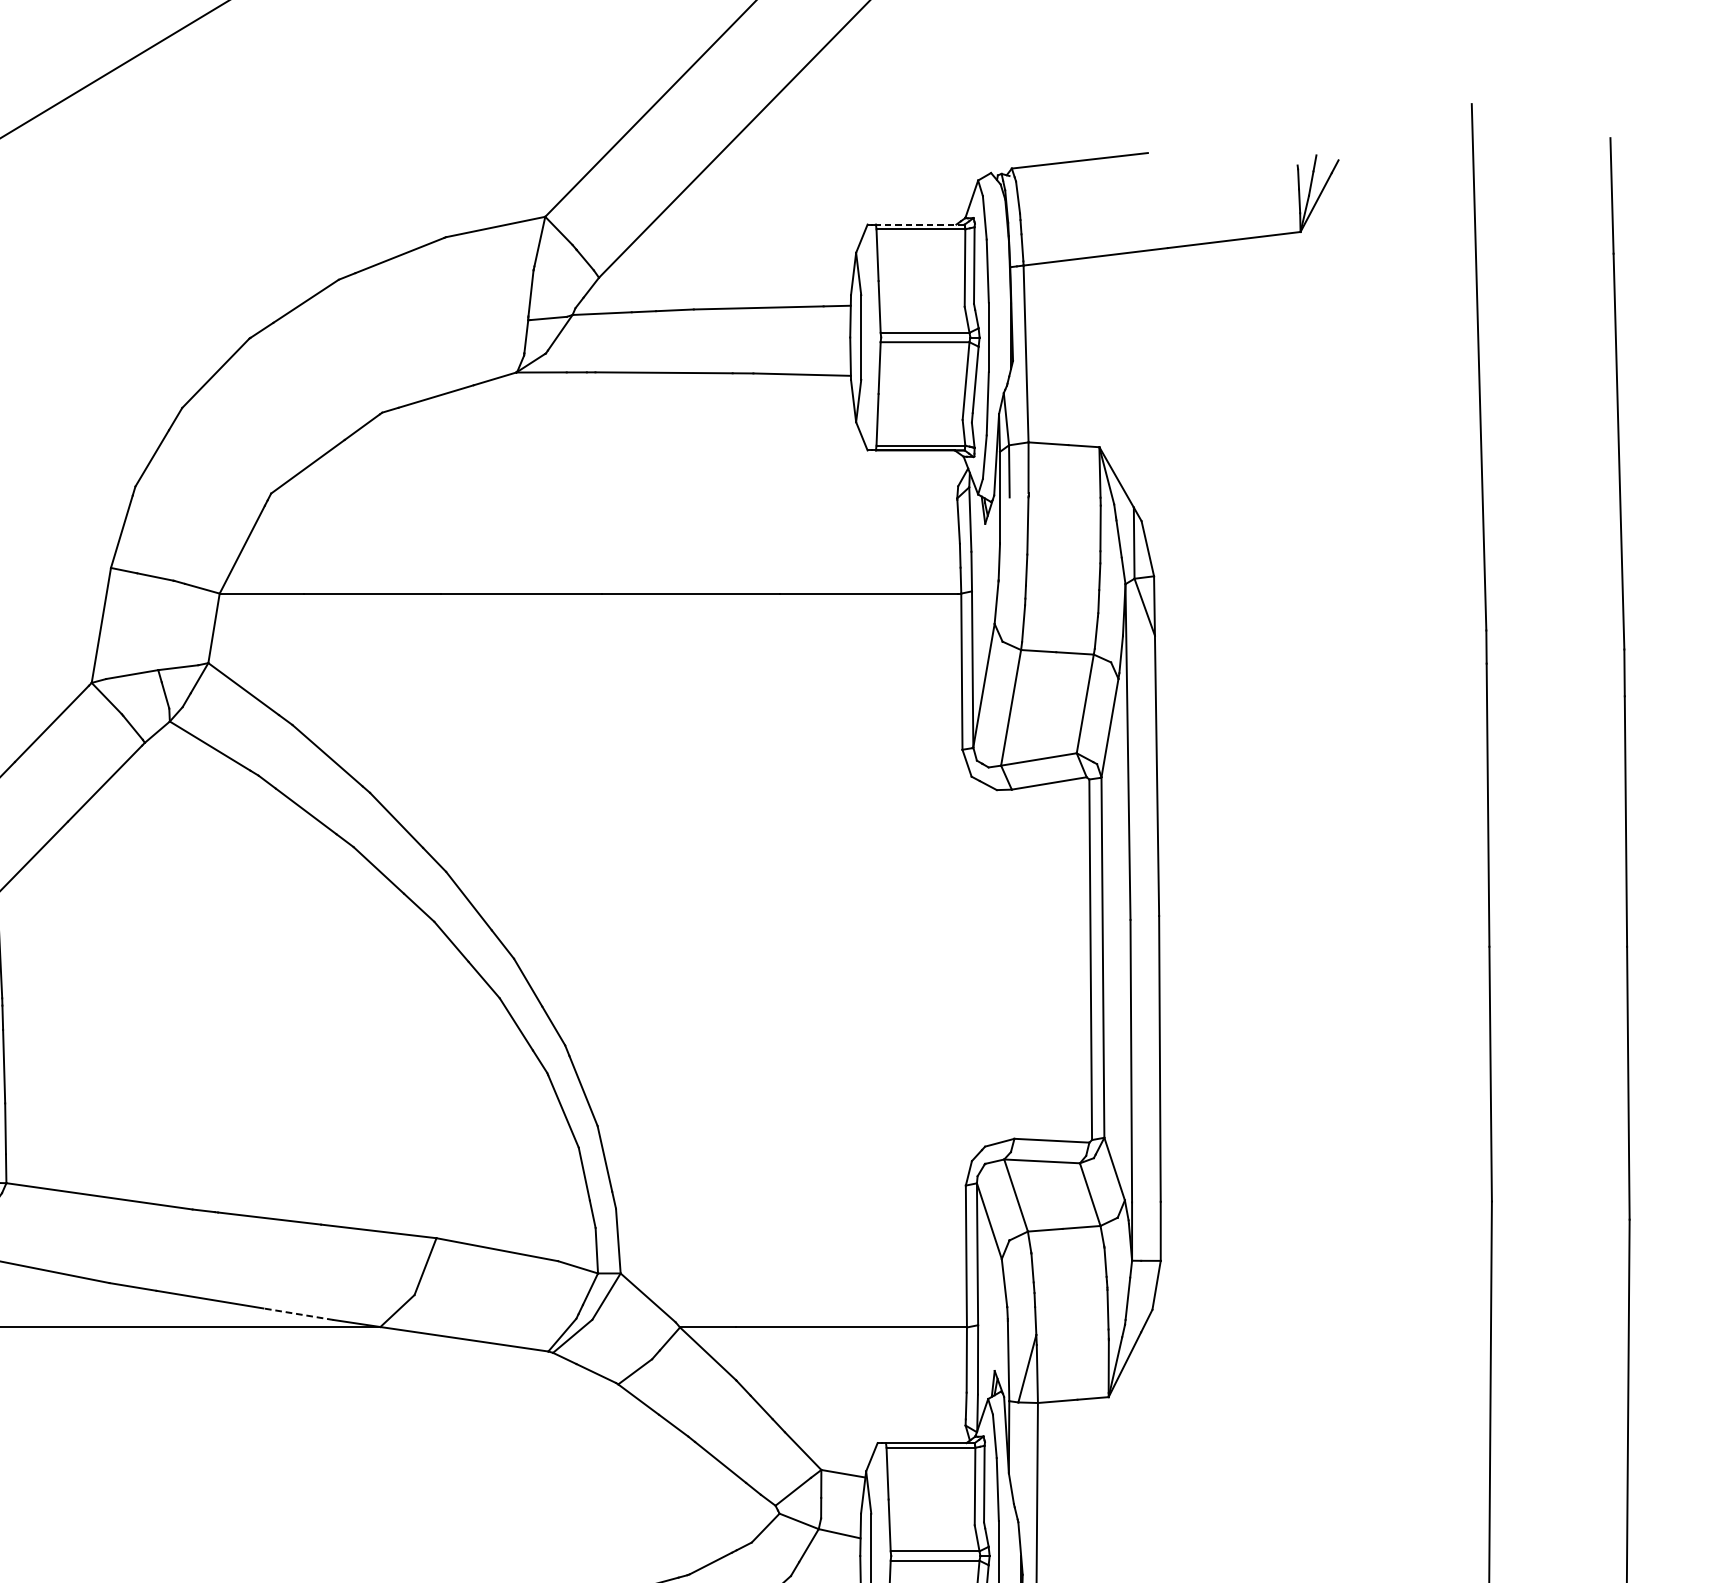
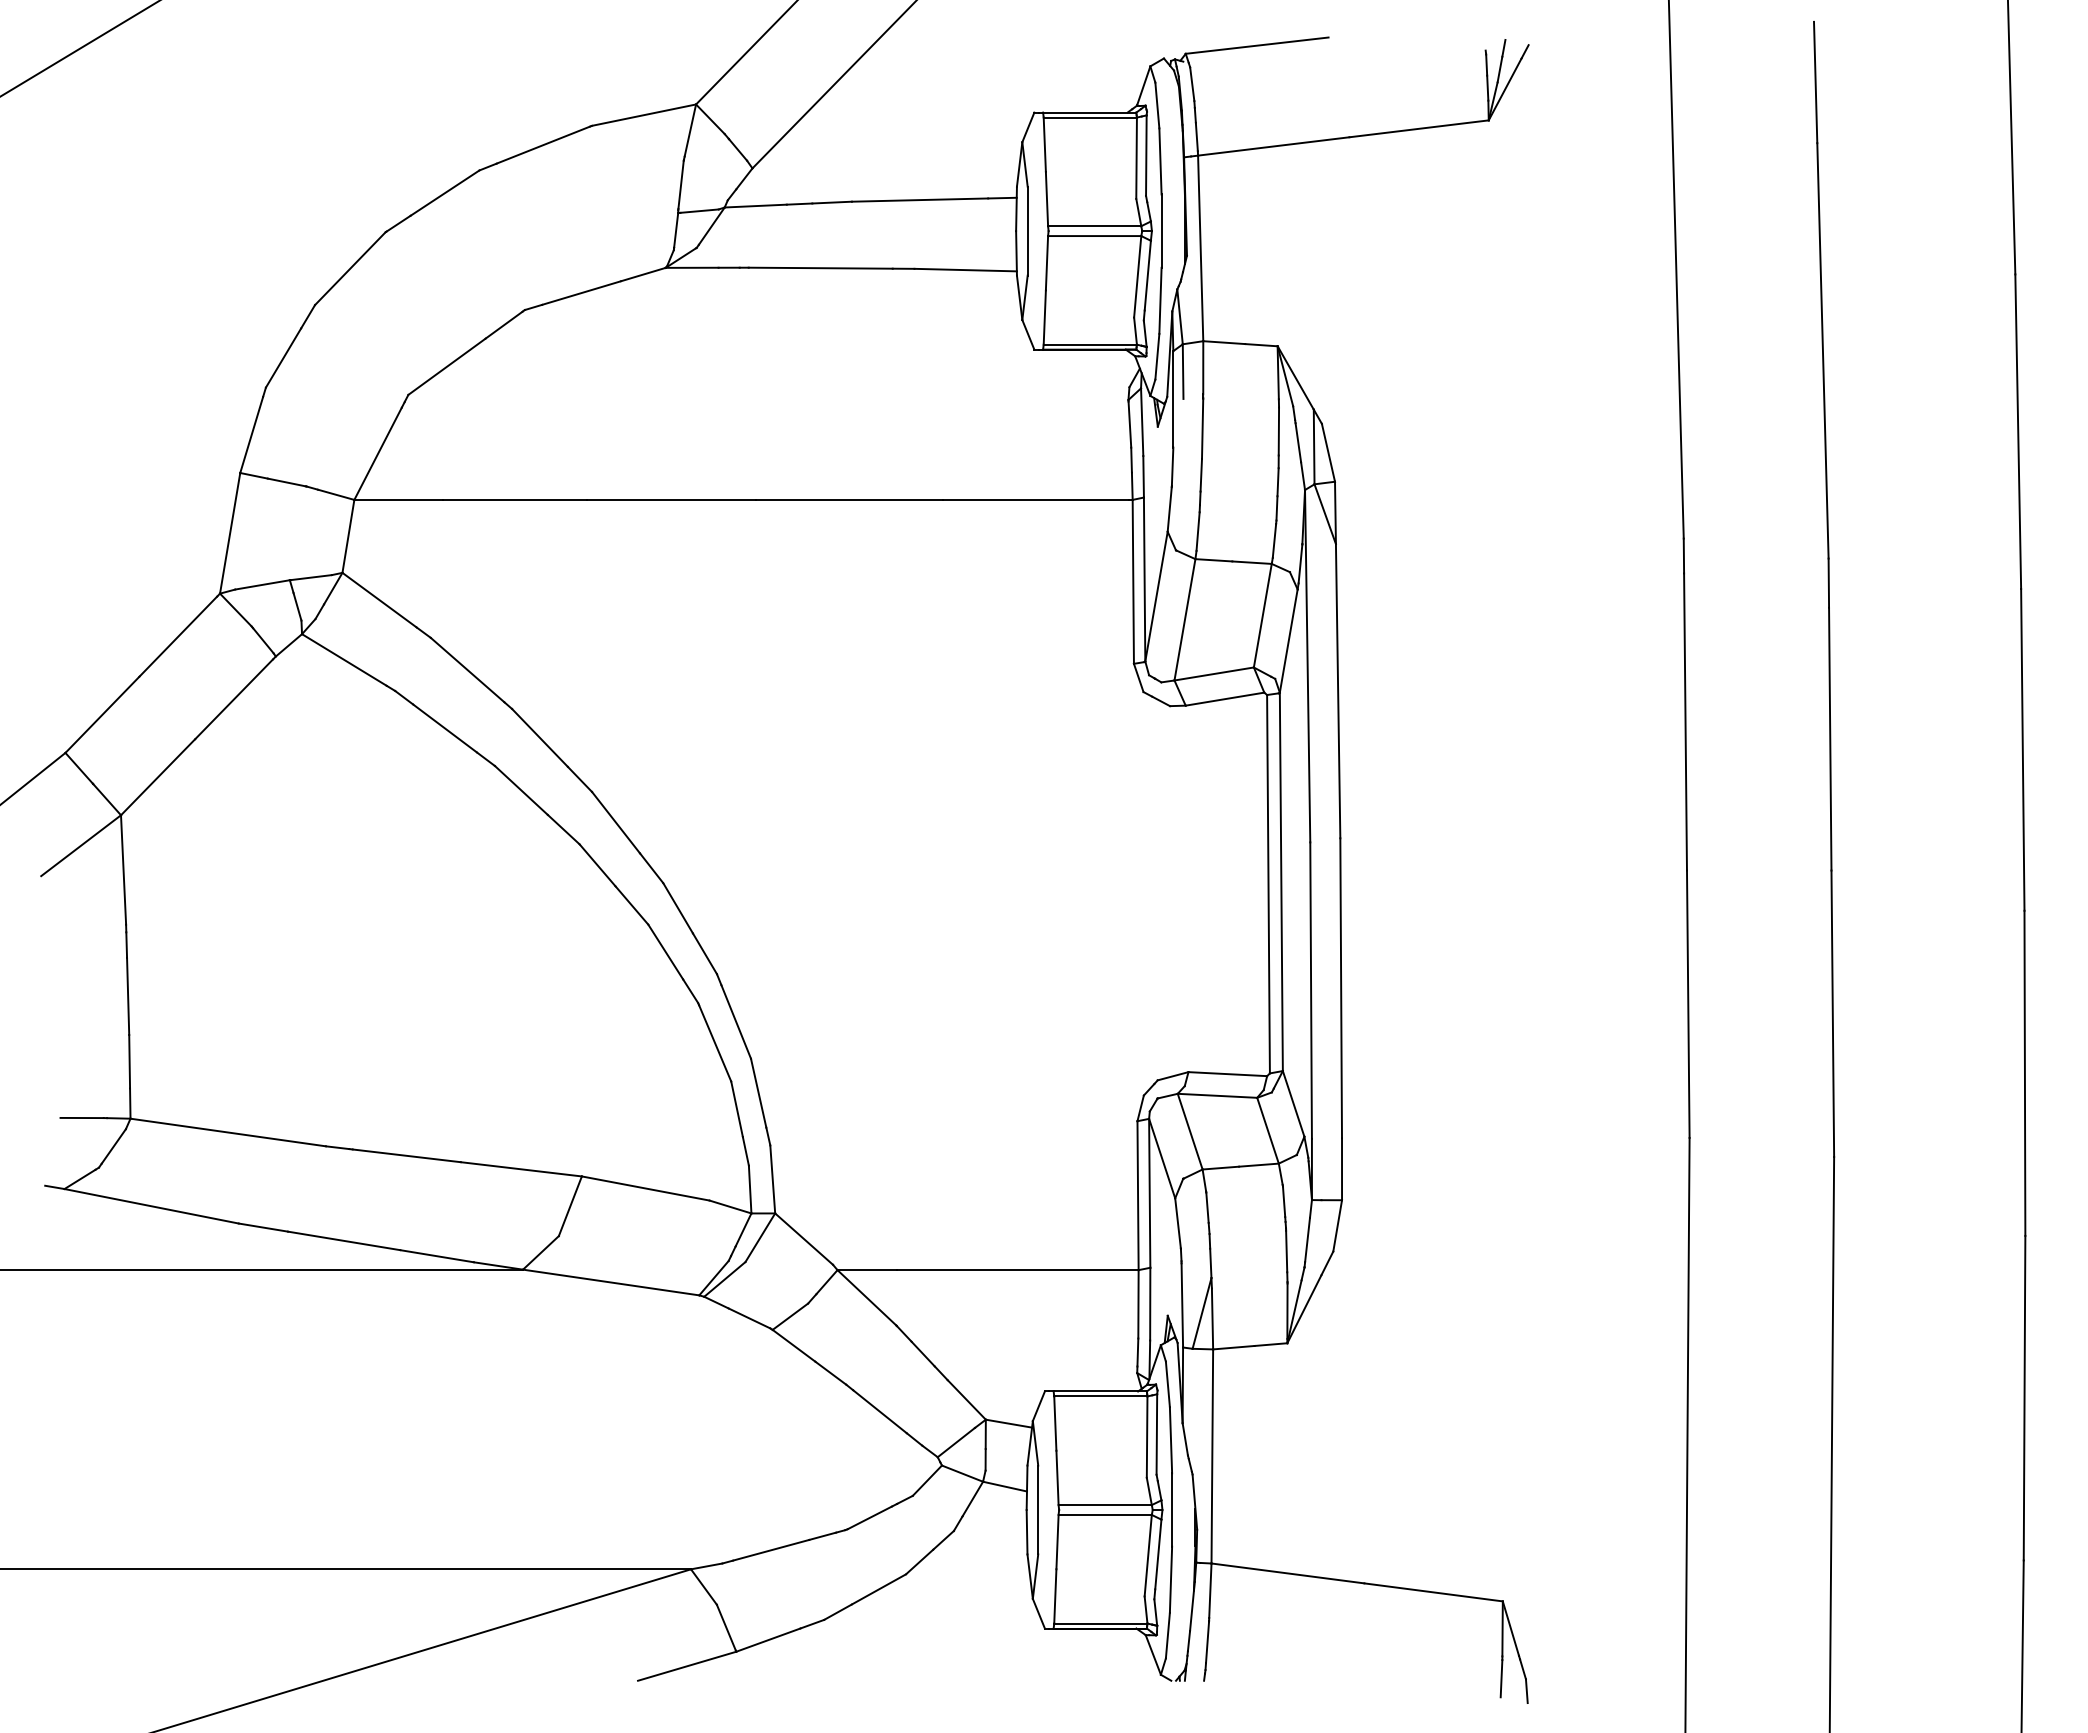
line: (920, 224) -> (1089, 112), dashed -> solid
line: (297, 1314) -> (436, 1256), dashed -> solid

